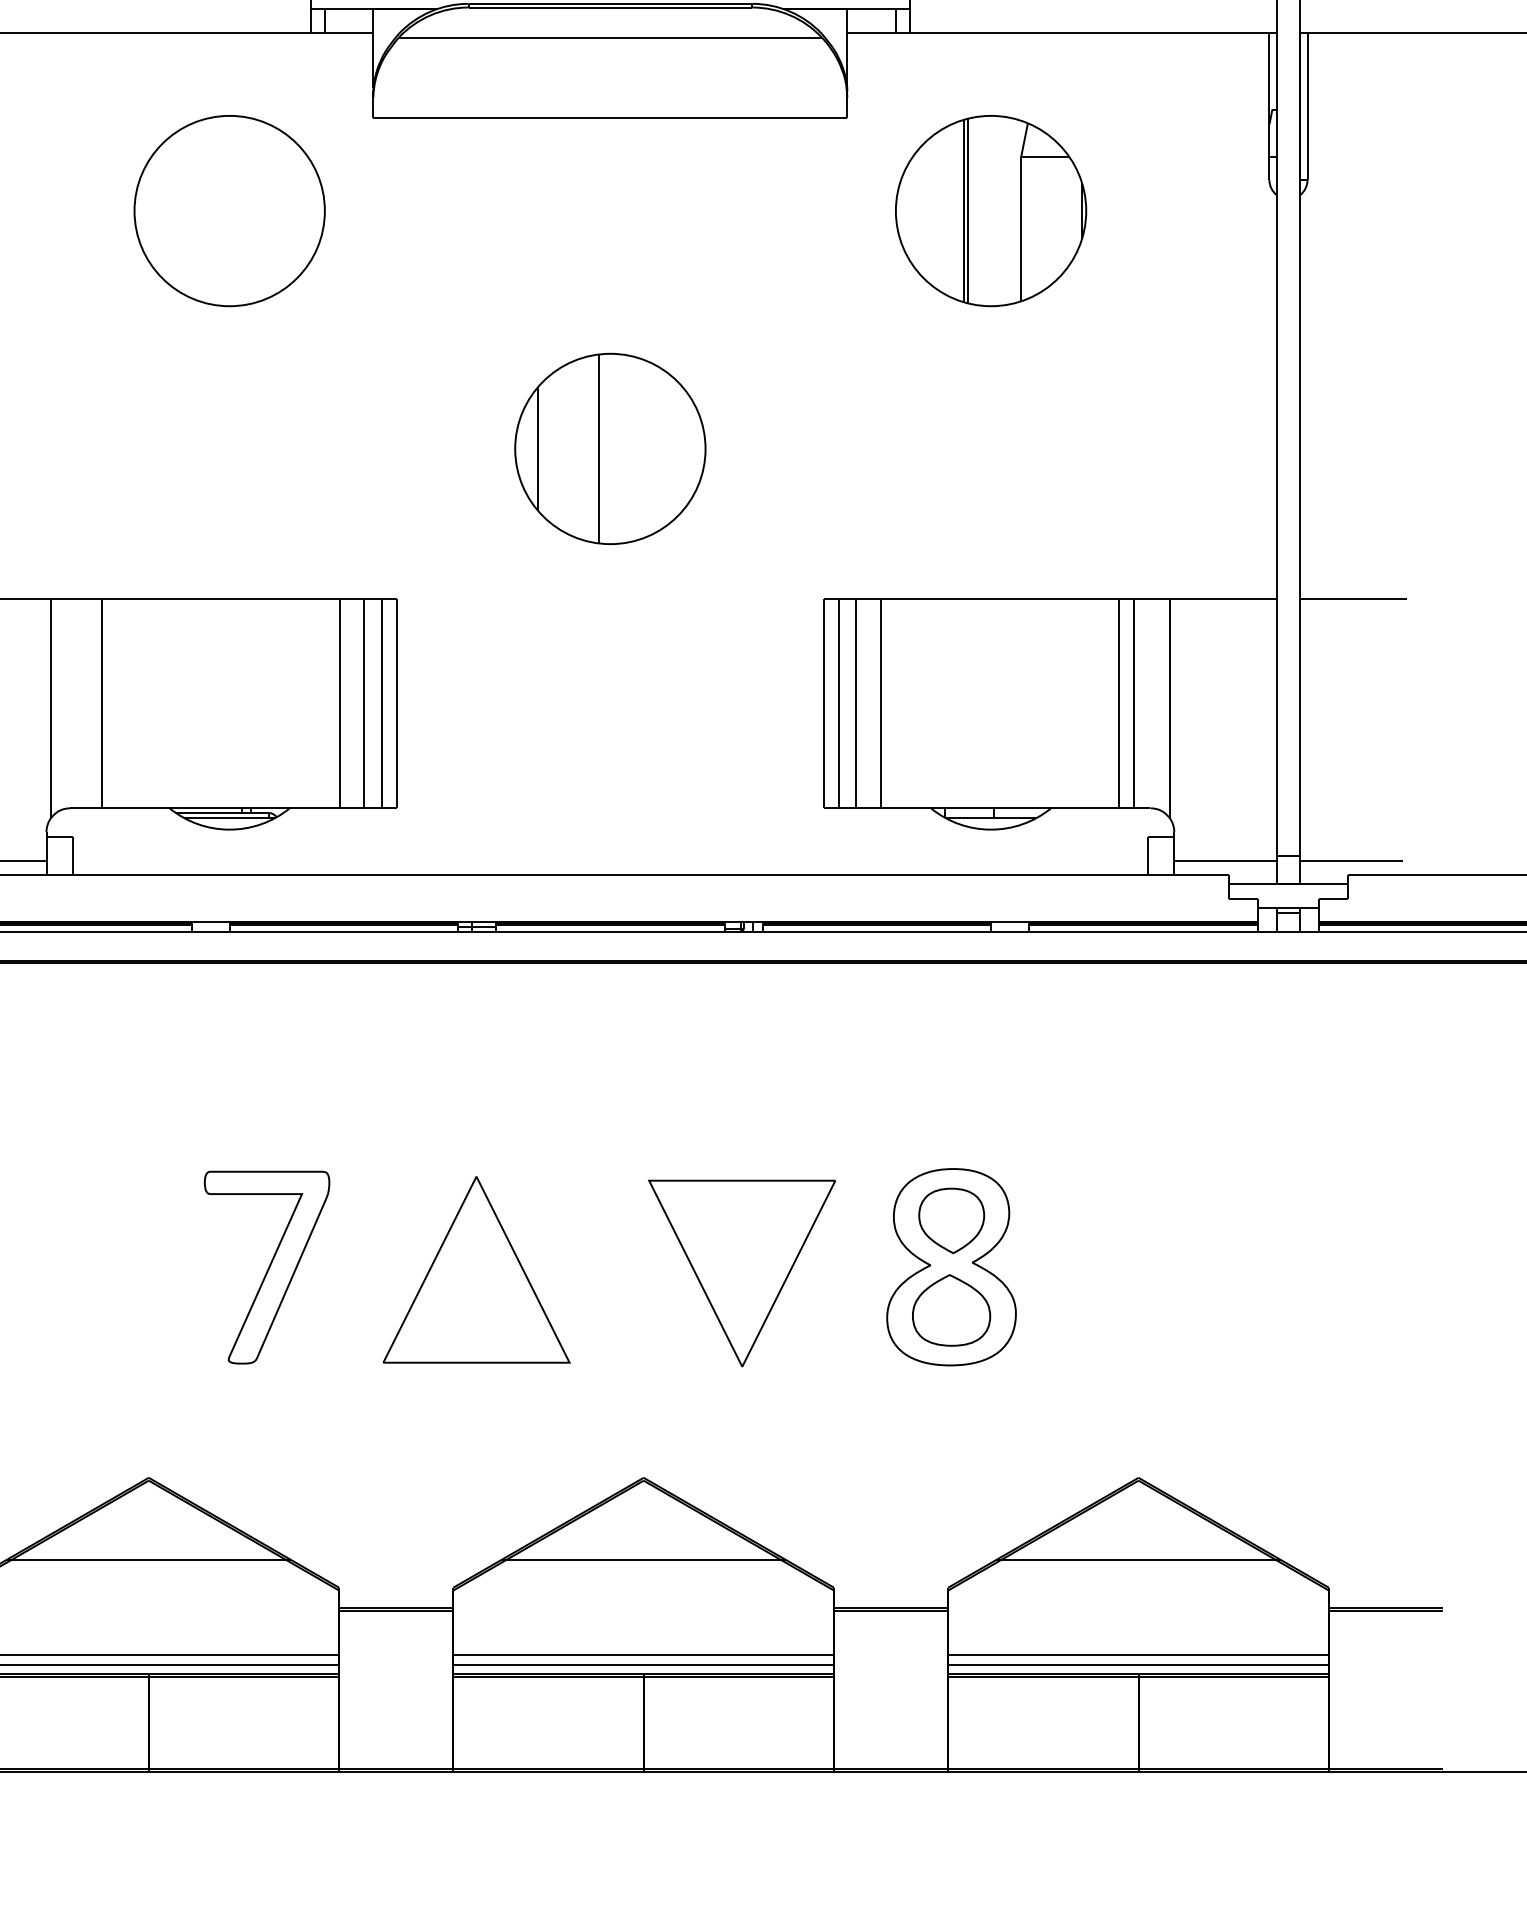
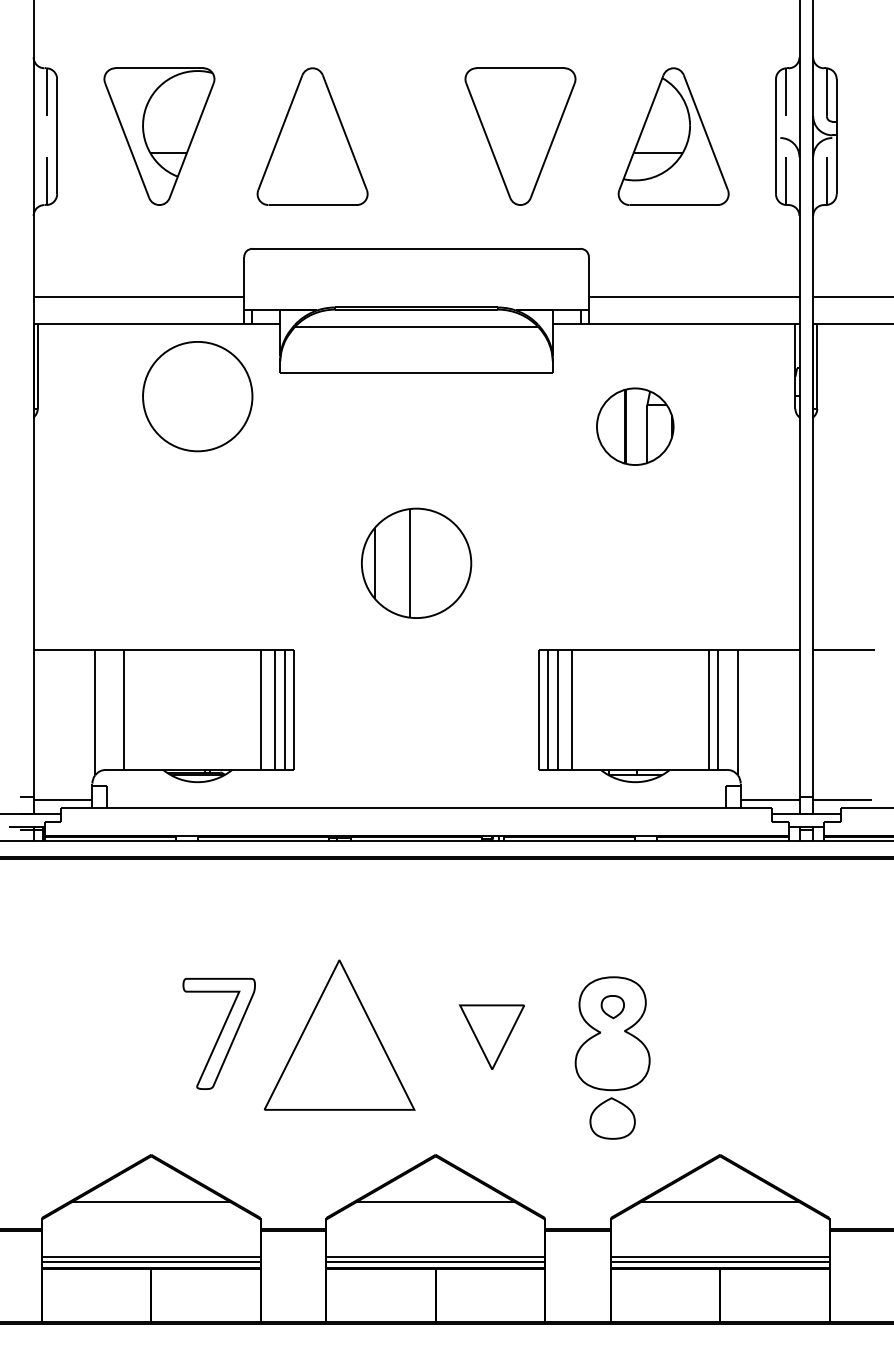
part: (229, 210) -> (197, 396), moved
part: (989, 210) -> (634, 426), size x0.7
part: (951, 1219) -> (612, 1006), size x0.6
part: (476, 1270) -> (339, 1035), size x1.4
part: (740, 1273) -> (491, 1037), size x0.6
part: (951, 1310) -> (612, 1118), moved

